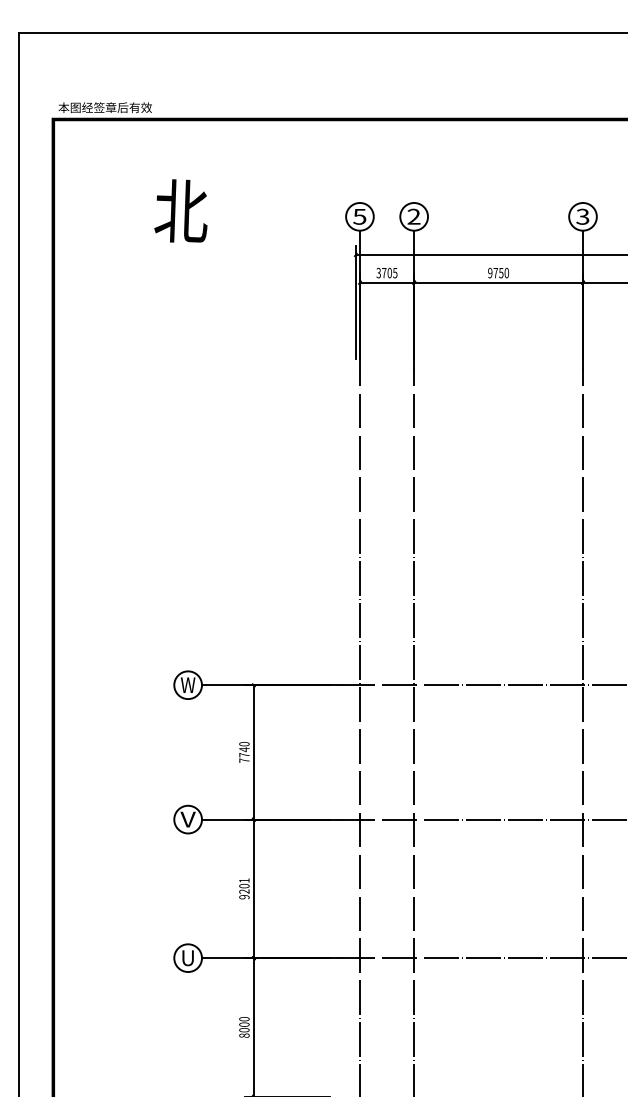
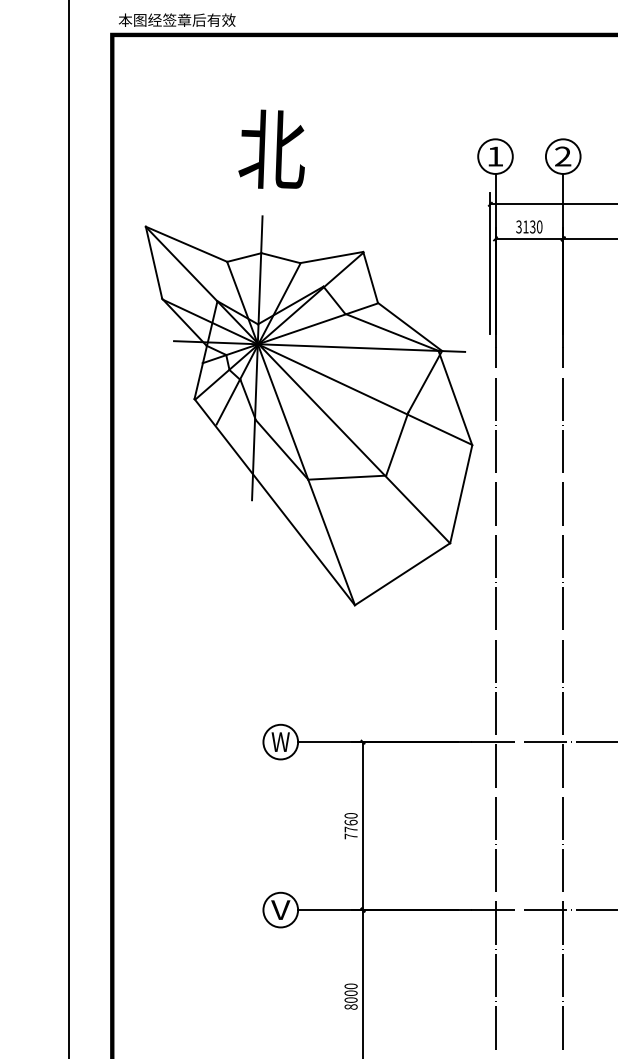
text: (359, 216) -> (494, 156), 5 -> 1
text: (389, 272) -> (532, 226), 3705 -> 3130
part: (210, 419) -> (308, 409), added
text: (244, 749) -> (351, 822), 7740 -> 7760
text: (244, 888) -> (351, 996), 9201 -> 8000

